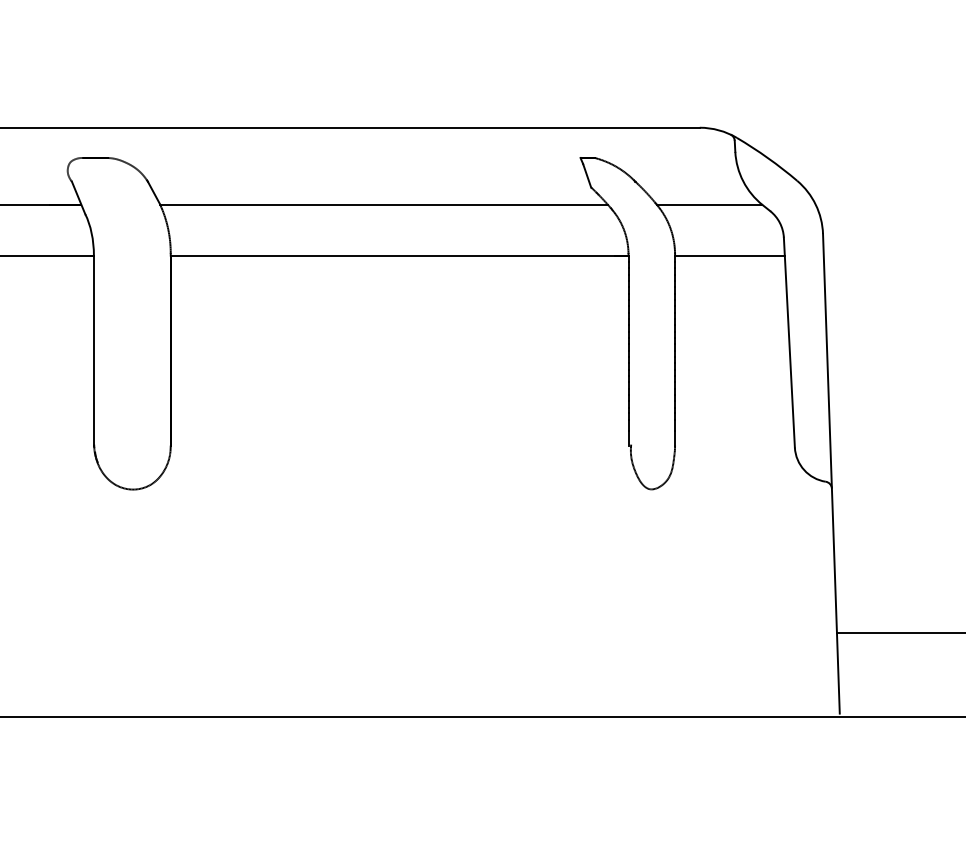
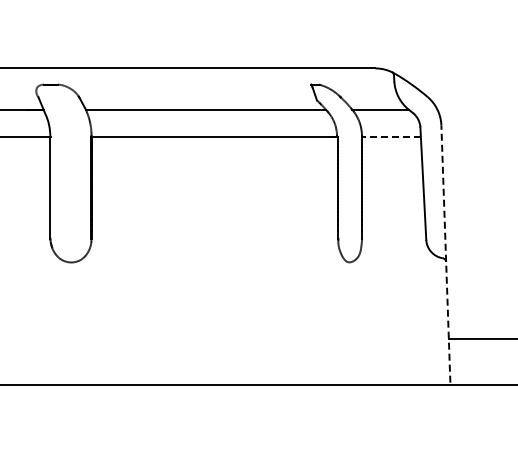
line: (728, 256) -> (390, 137), solid -> dashed
line: (830, 474) -> (445, 254), solid -> dashed

